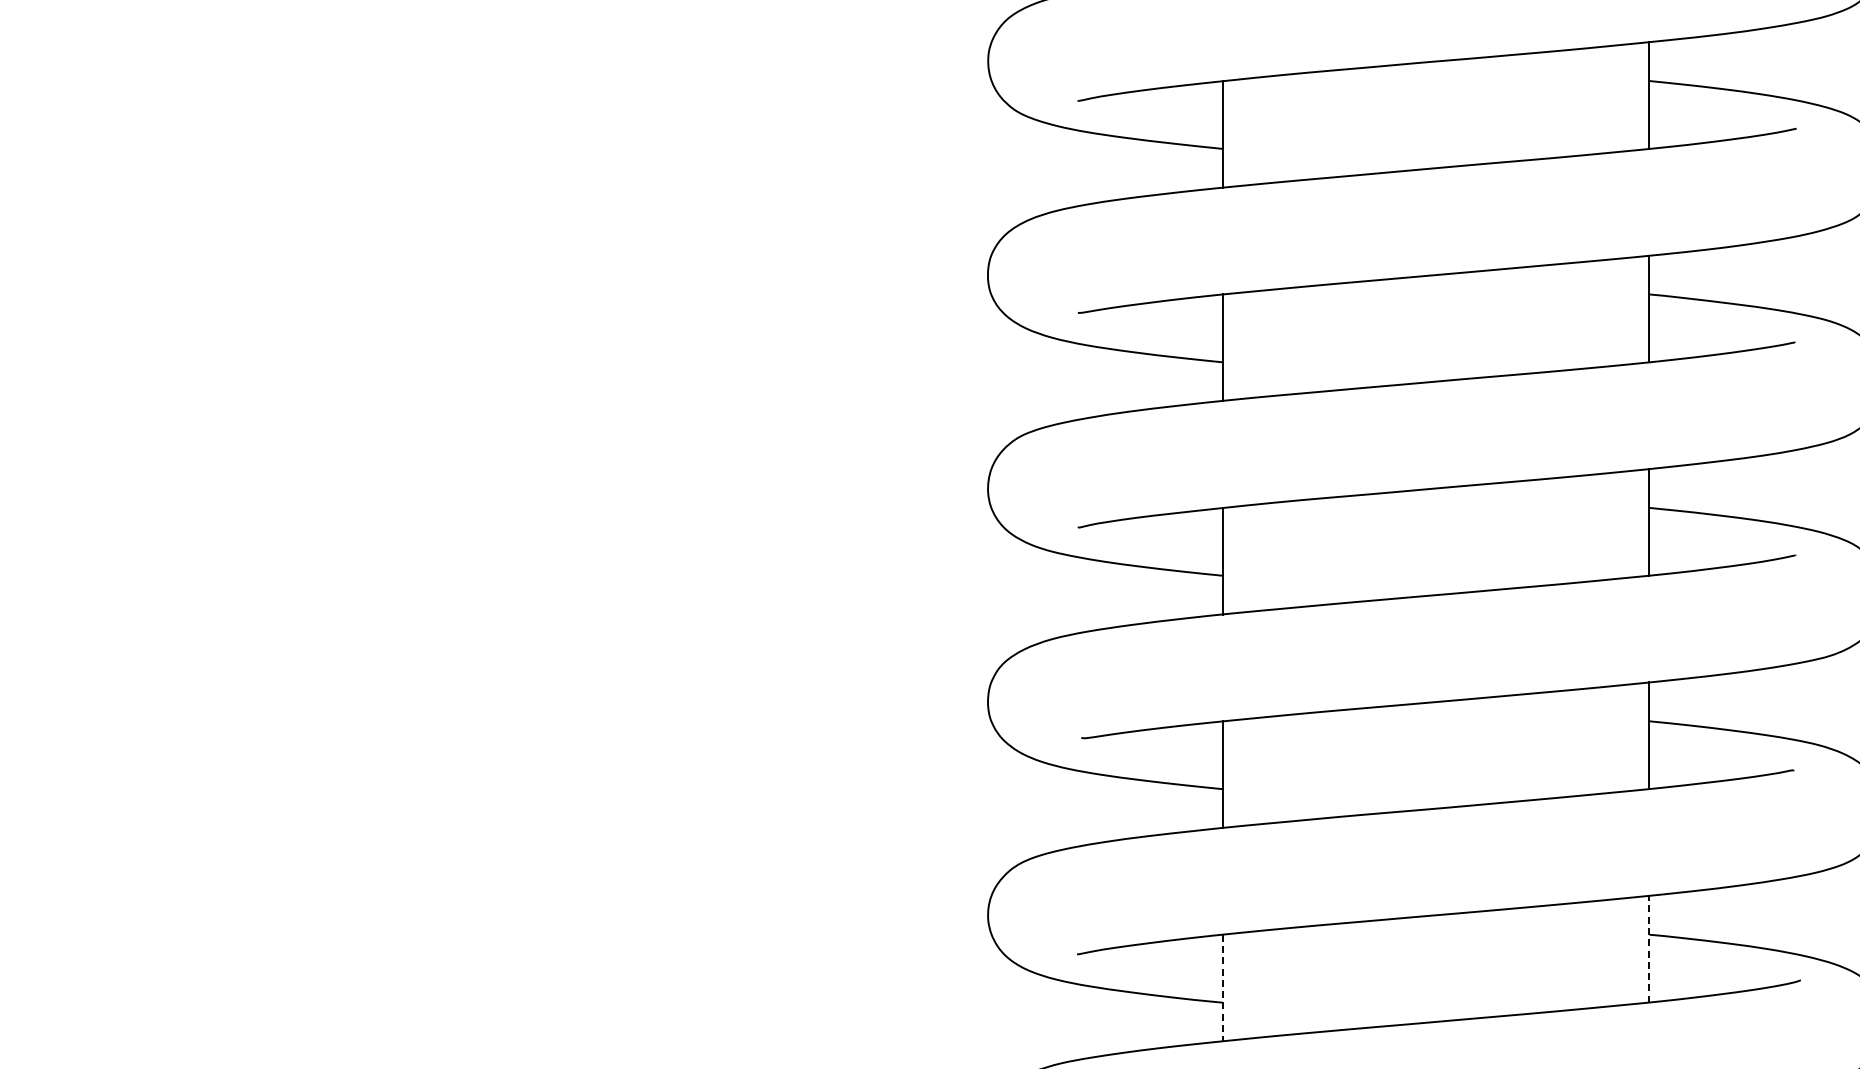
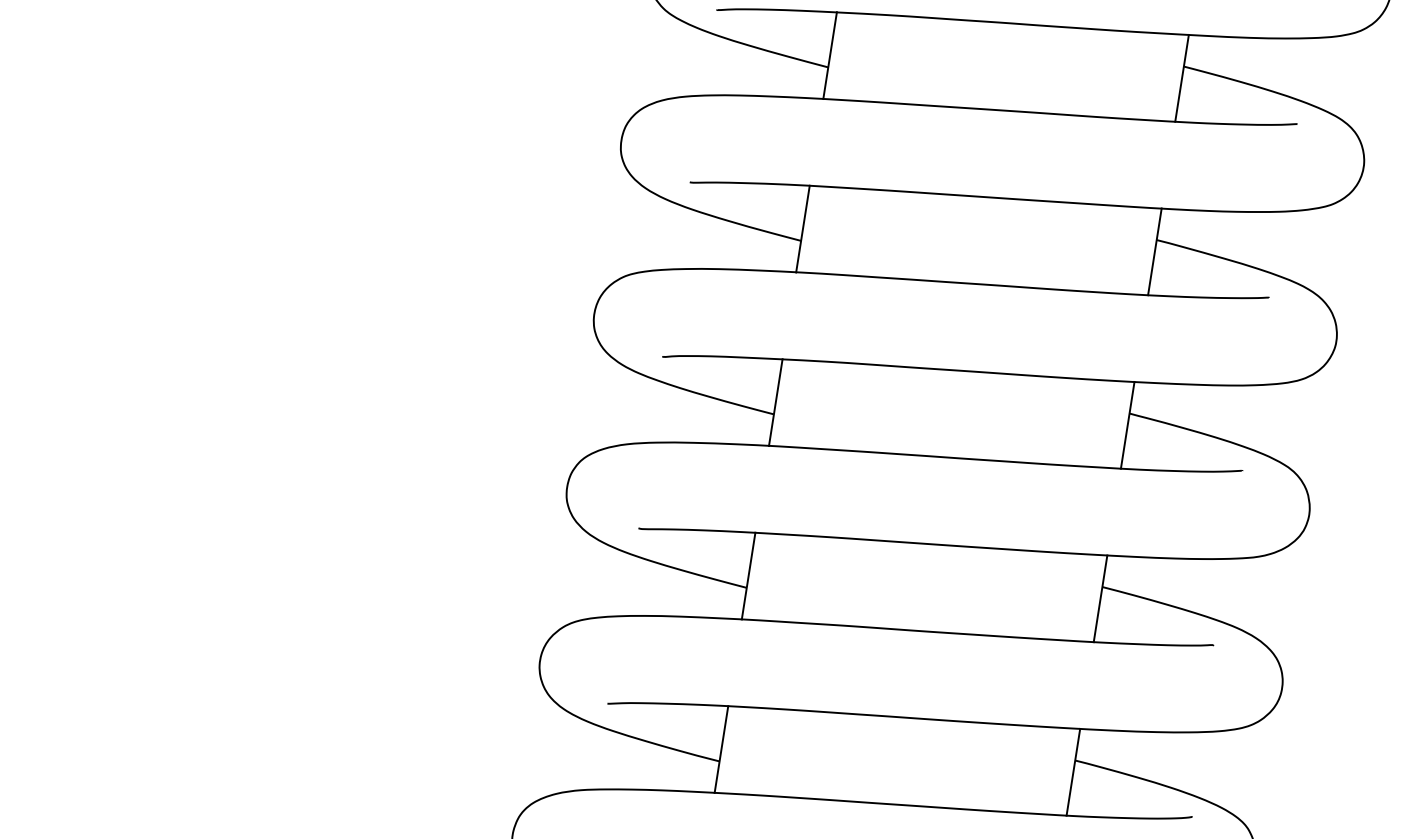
line: (1649, 948) -> (1073, 771), dashed -> solid
line: (1222, 988) -> (721, 749), dashed -> solid

